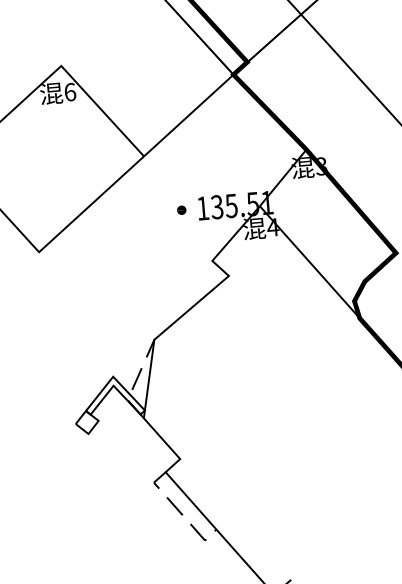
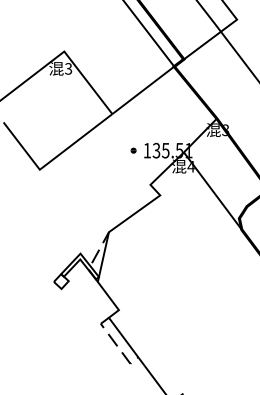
text: (70, 91) -> (68, 68), 6 -> 3

